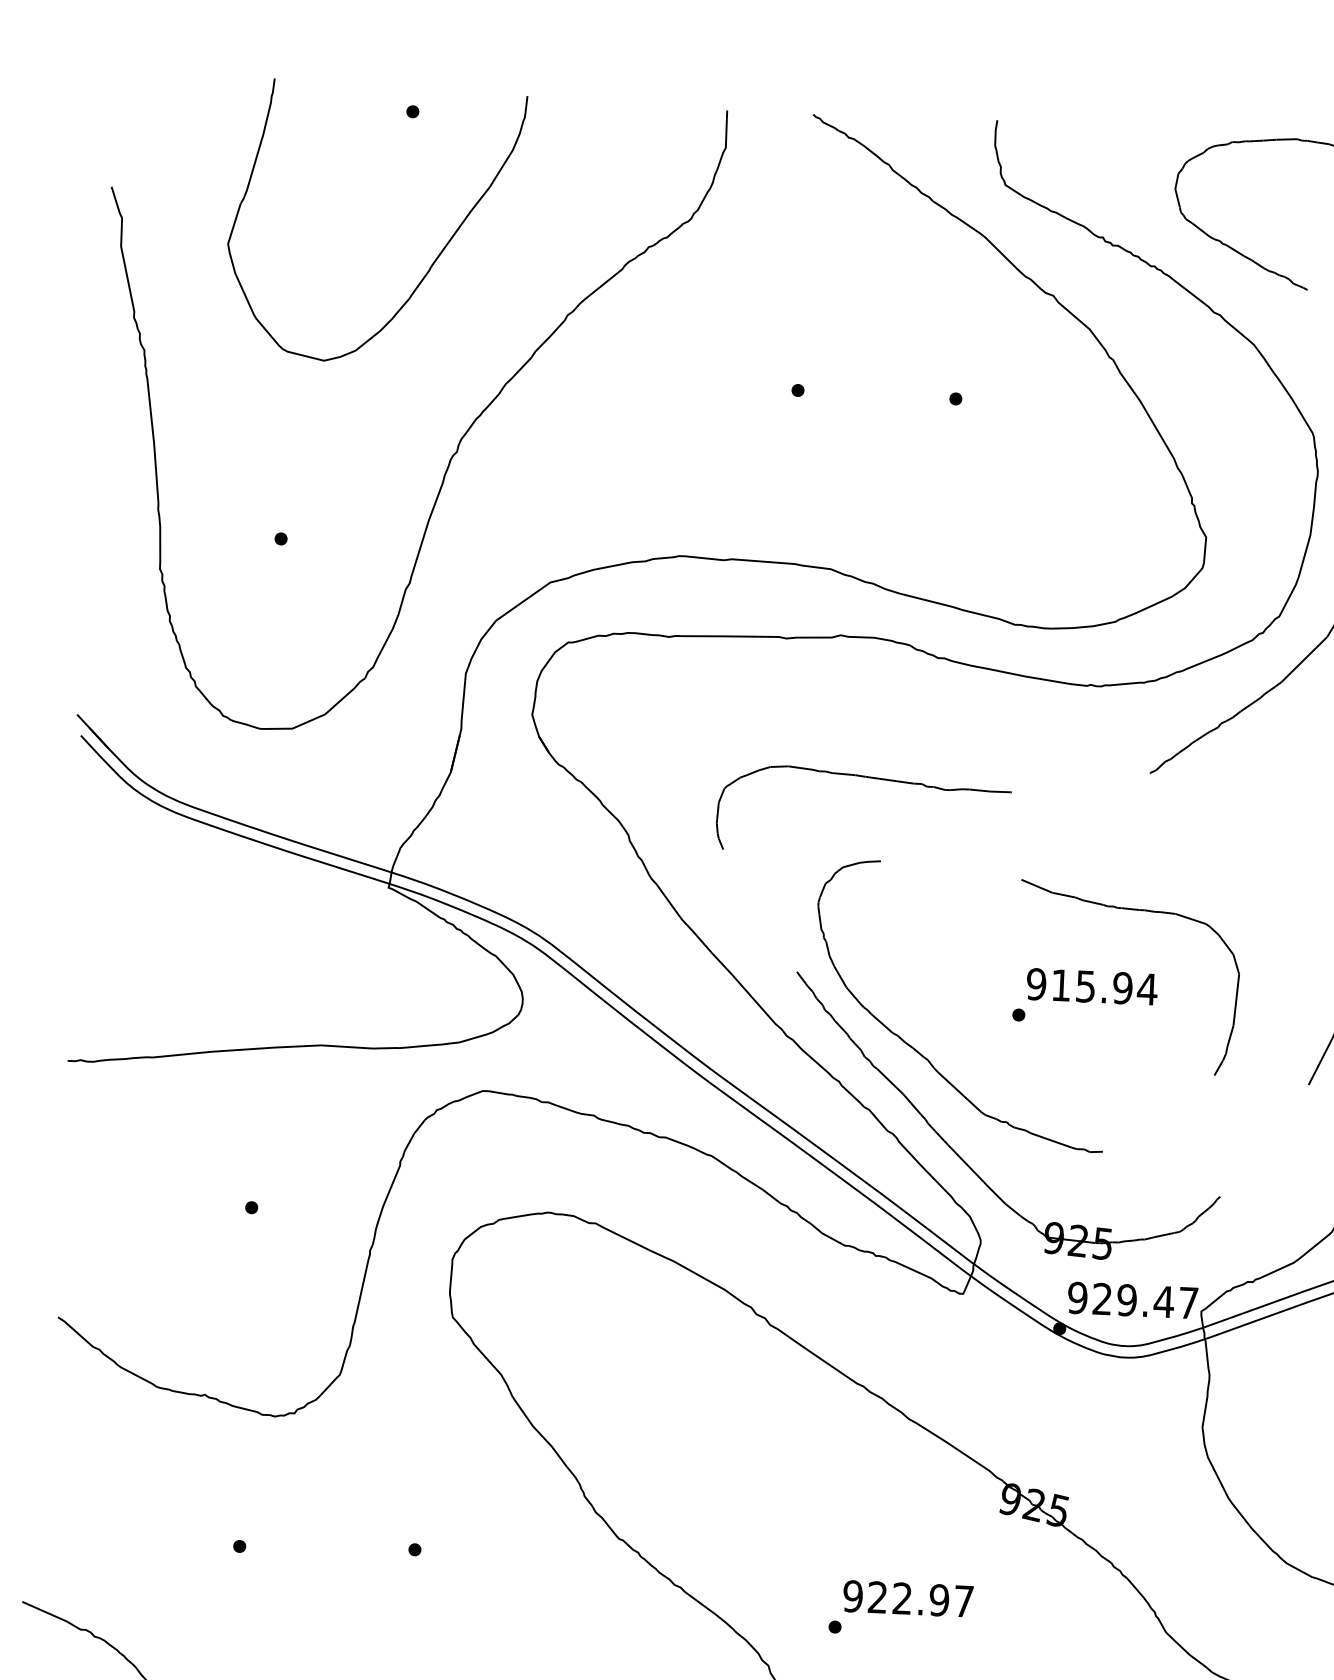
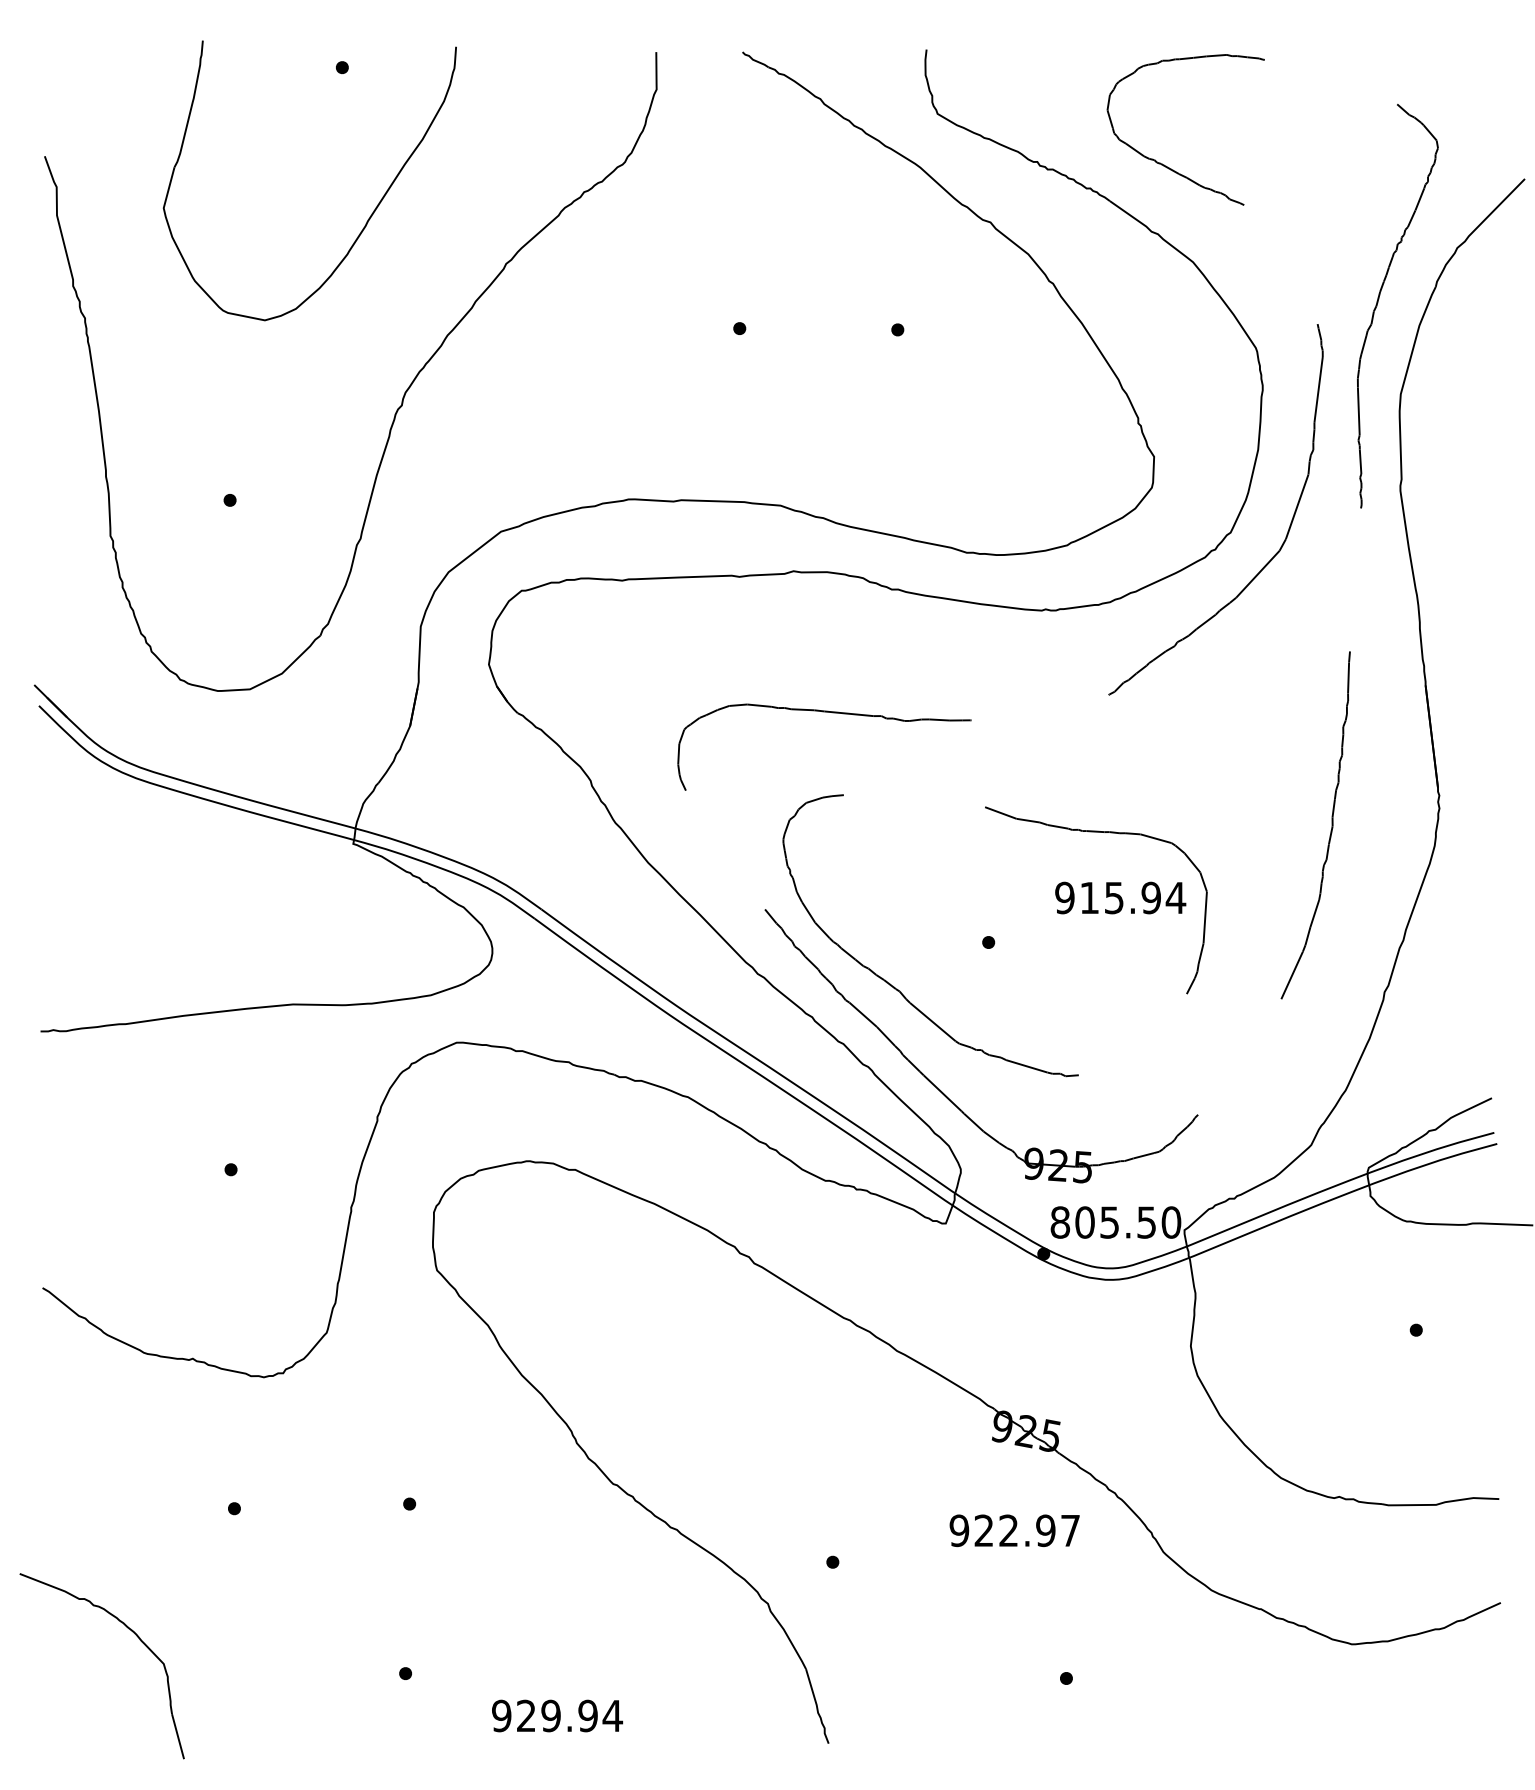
text: (1092, 986) -> (1120, 897), moved
text: (1132, 1300) -> (1115, 1222), 929.47 -> 805.50
text: (908, 1598) -> (1014, 1530), moved

